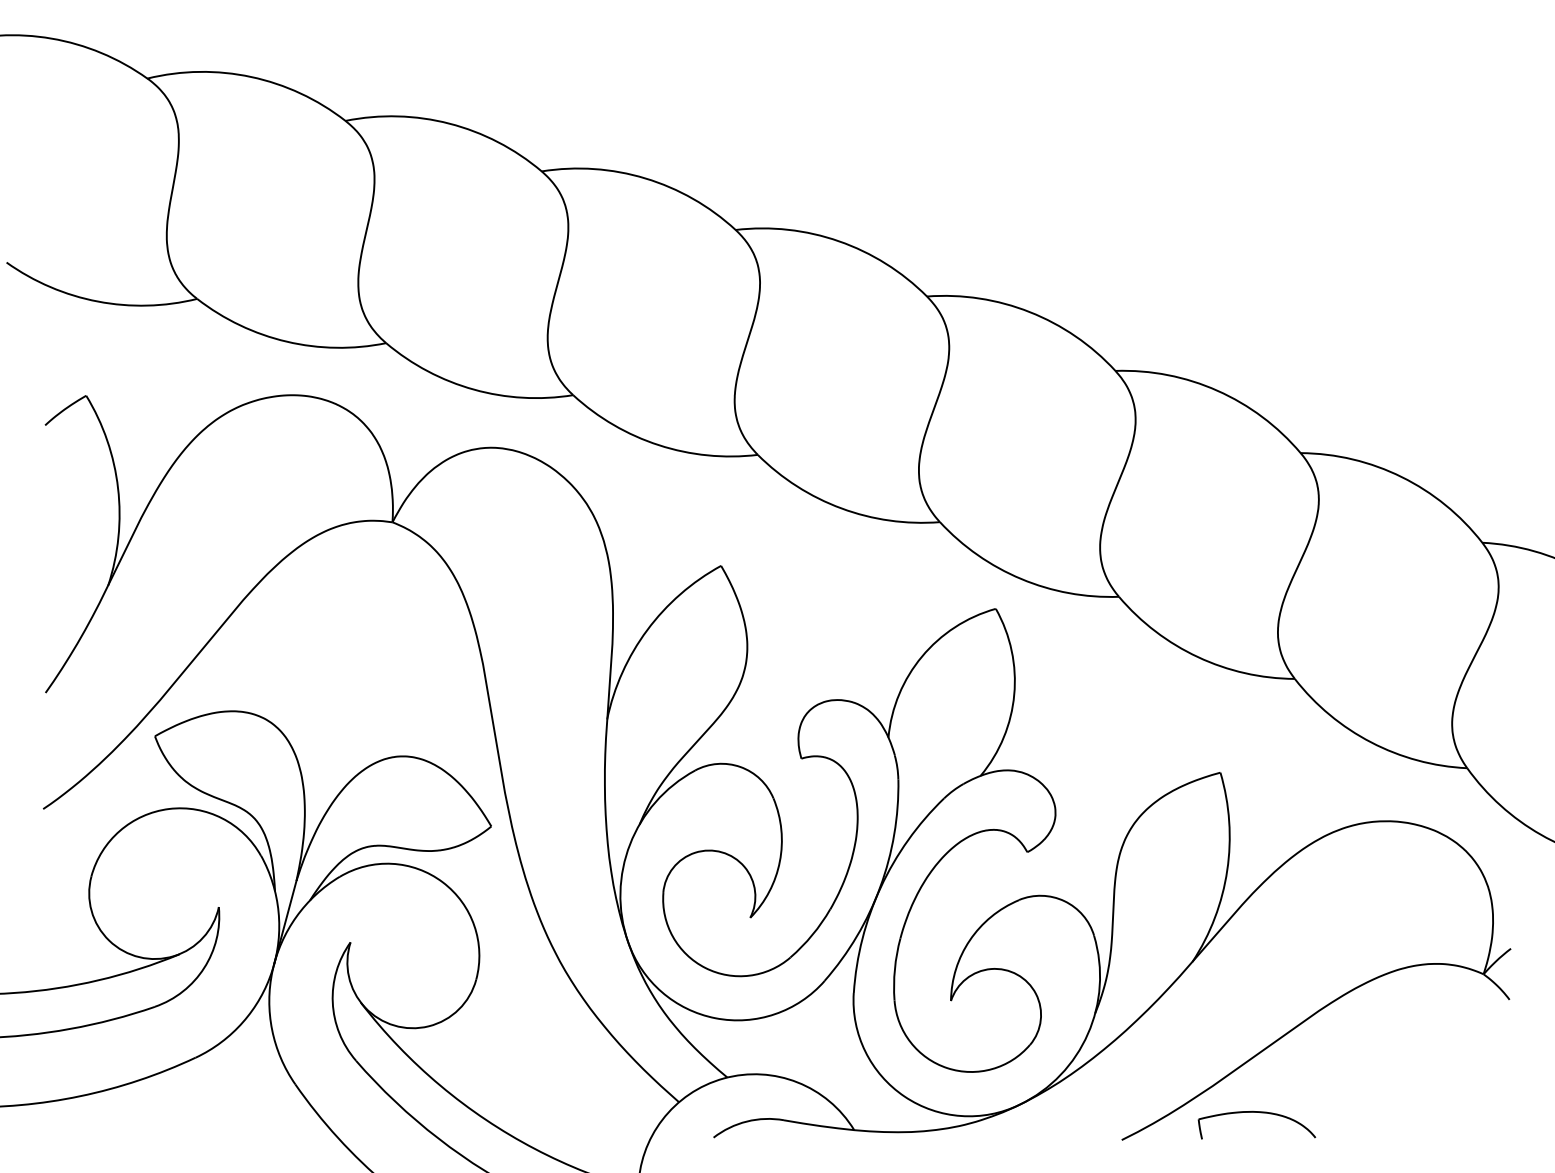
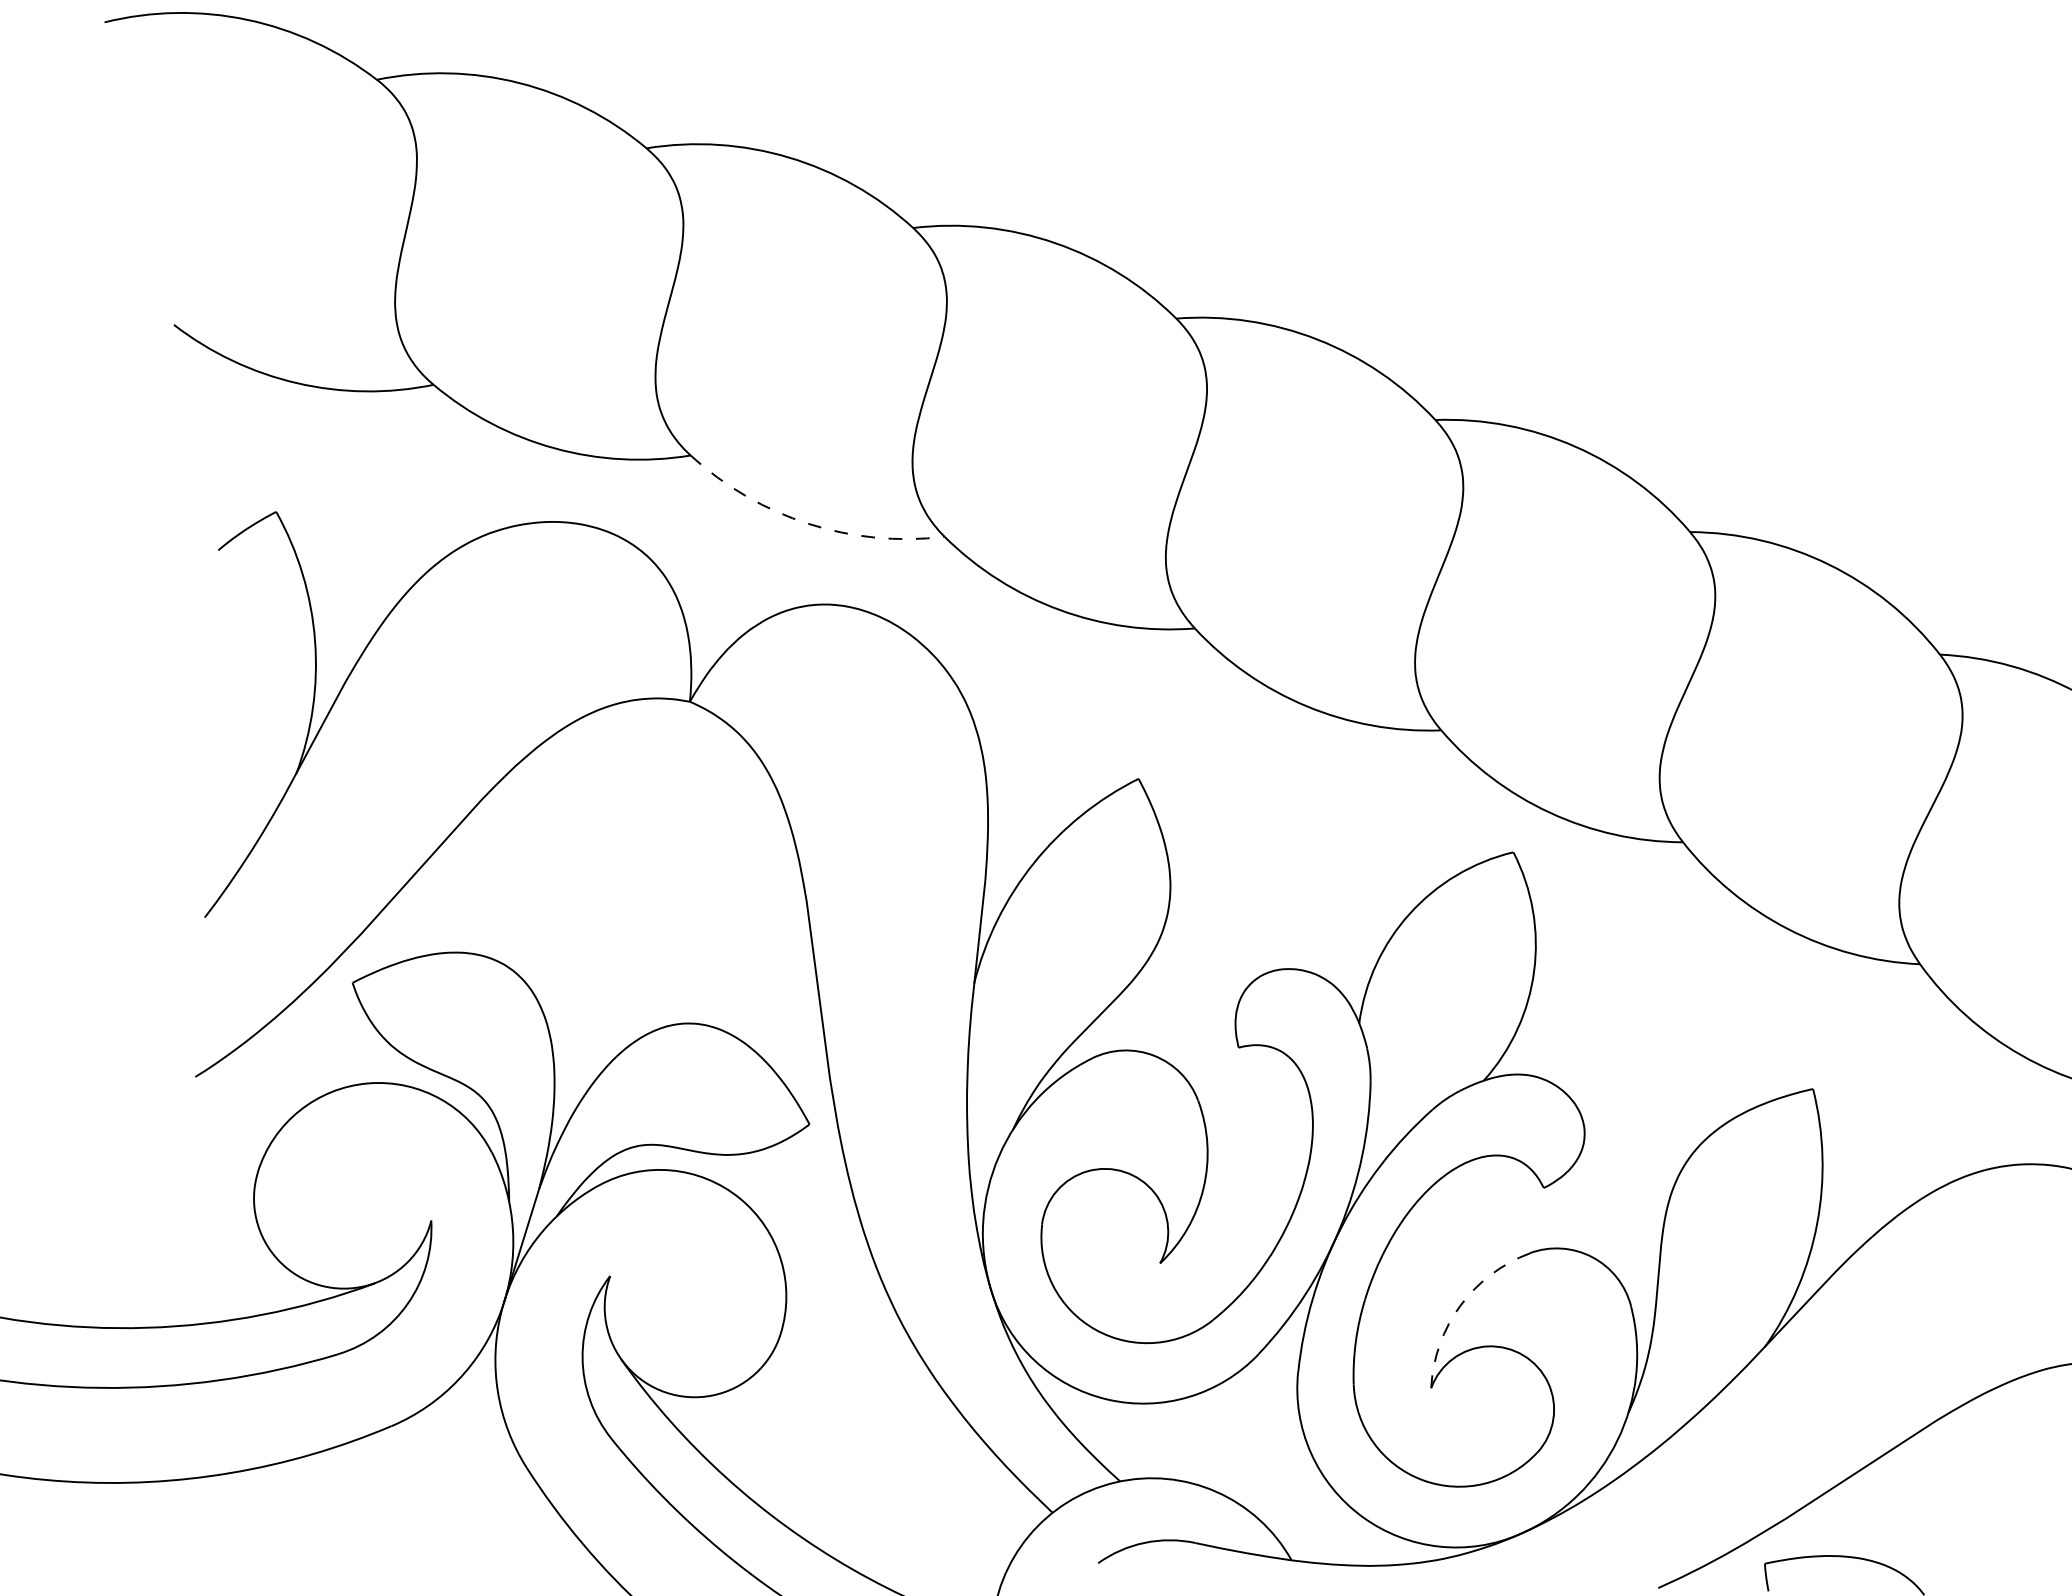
arc: (473, 389) -> (808, 523), solid -> dashed
arc: (969, 940) -> (1459, 1306), solid -> dashed

